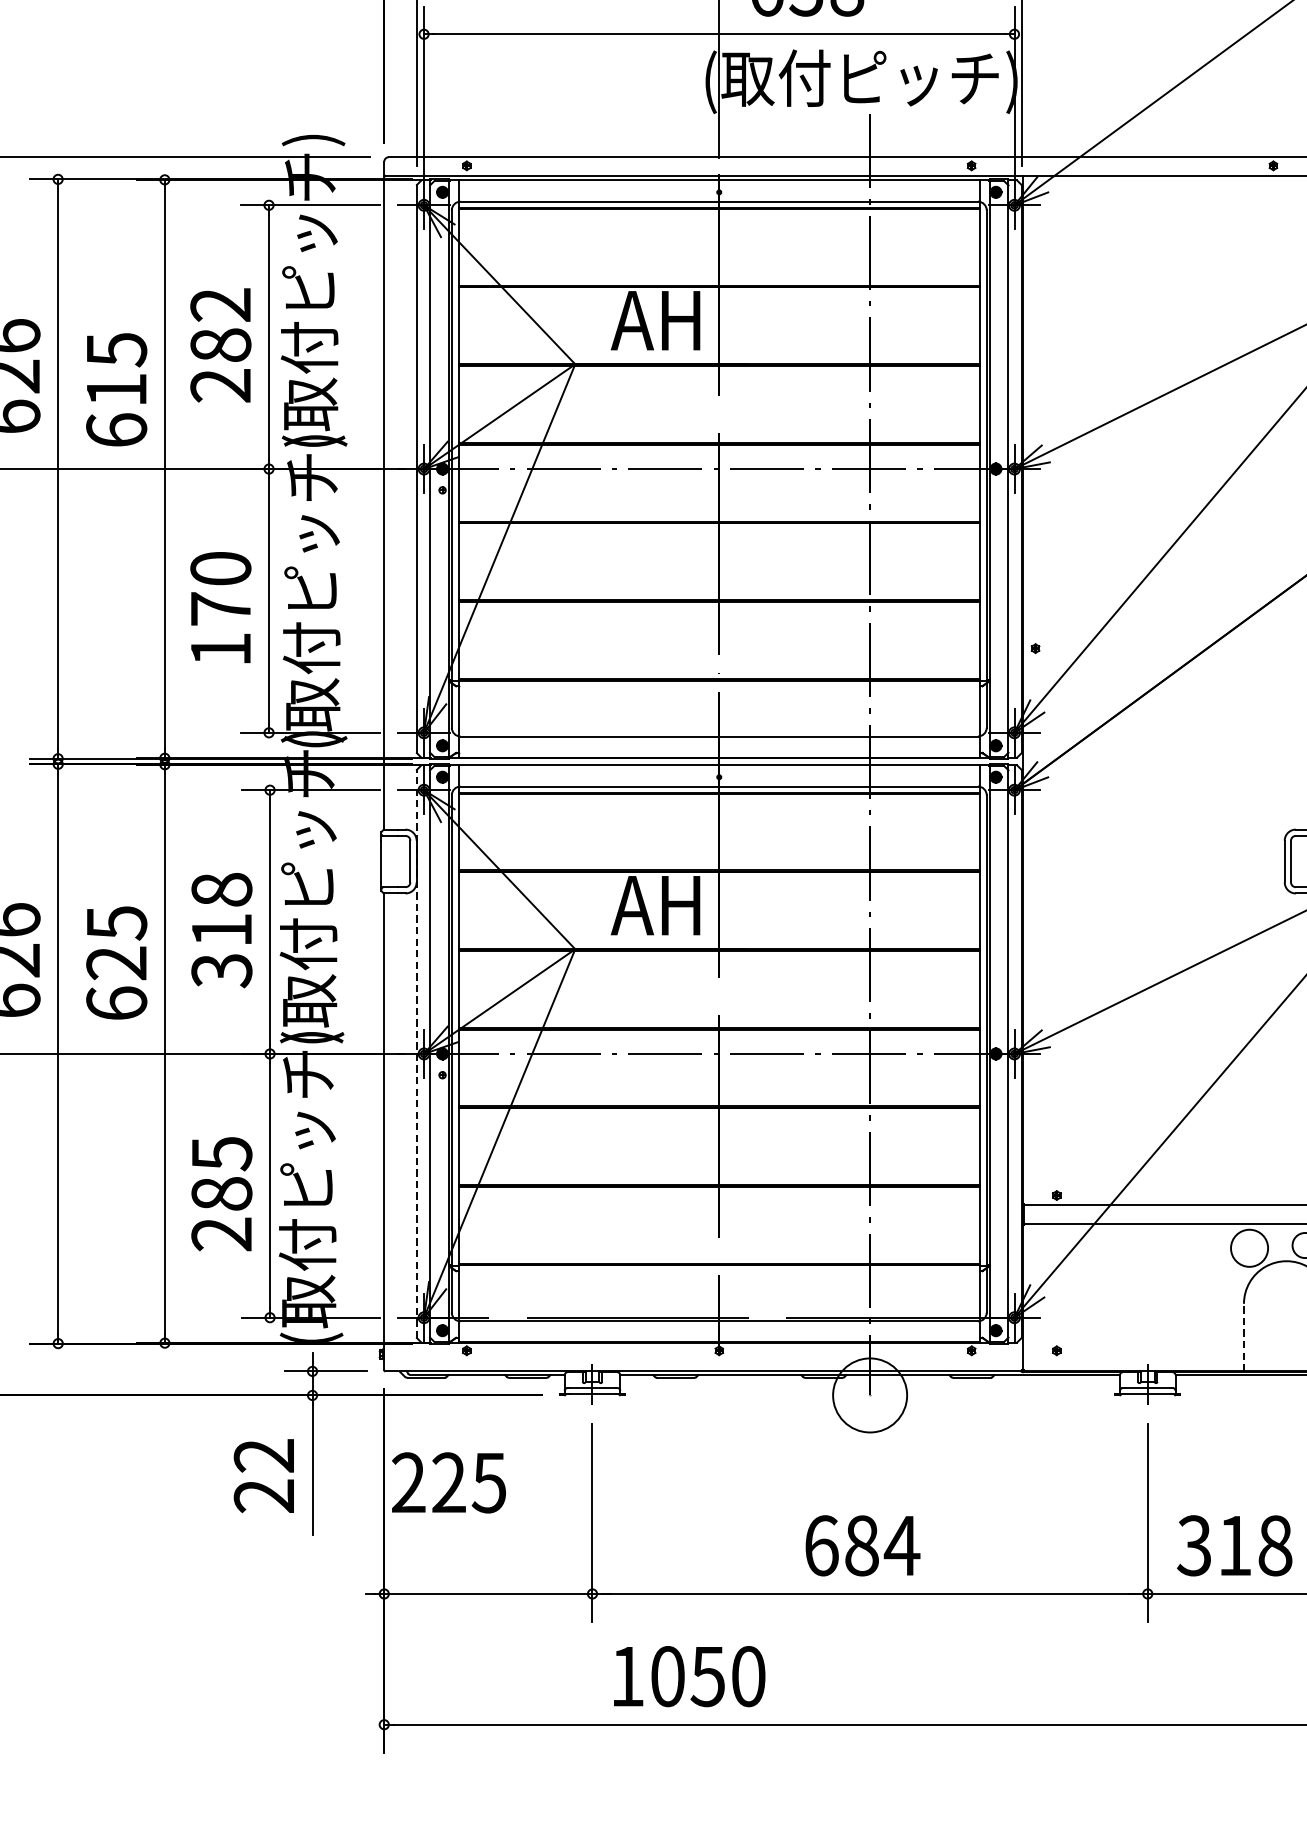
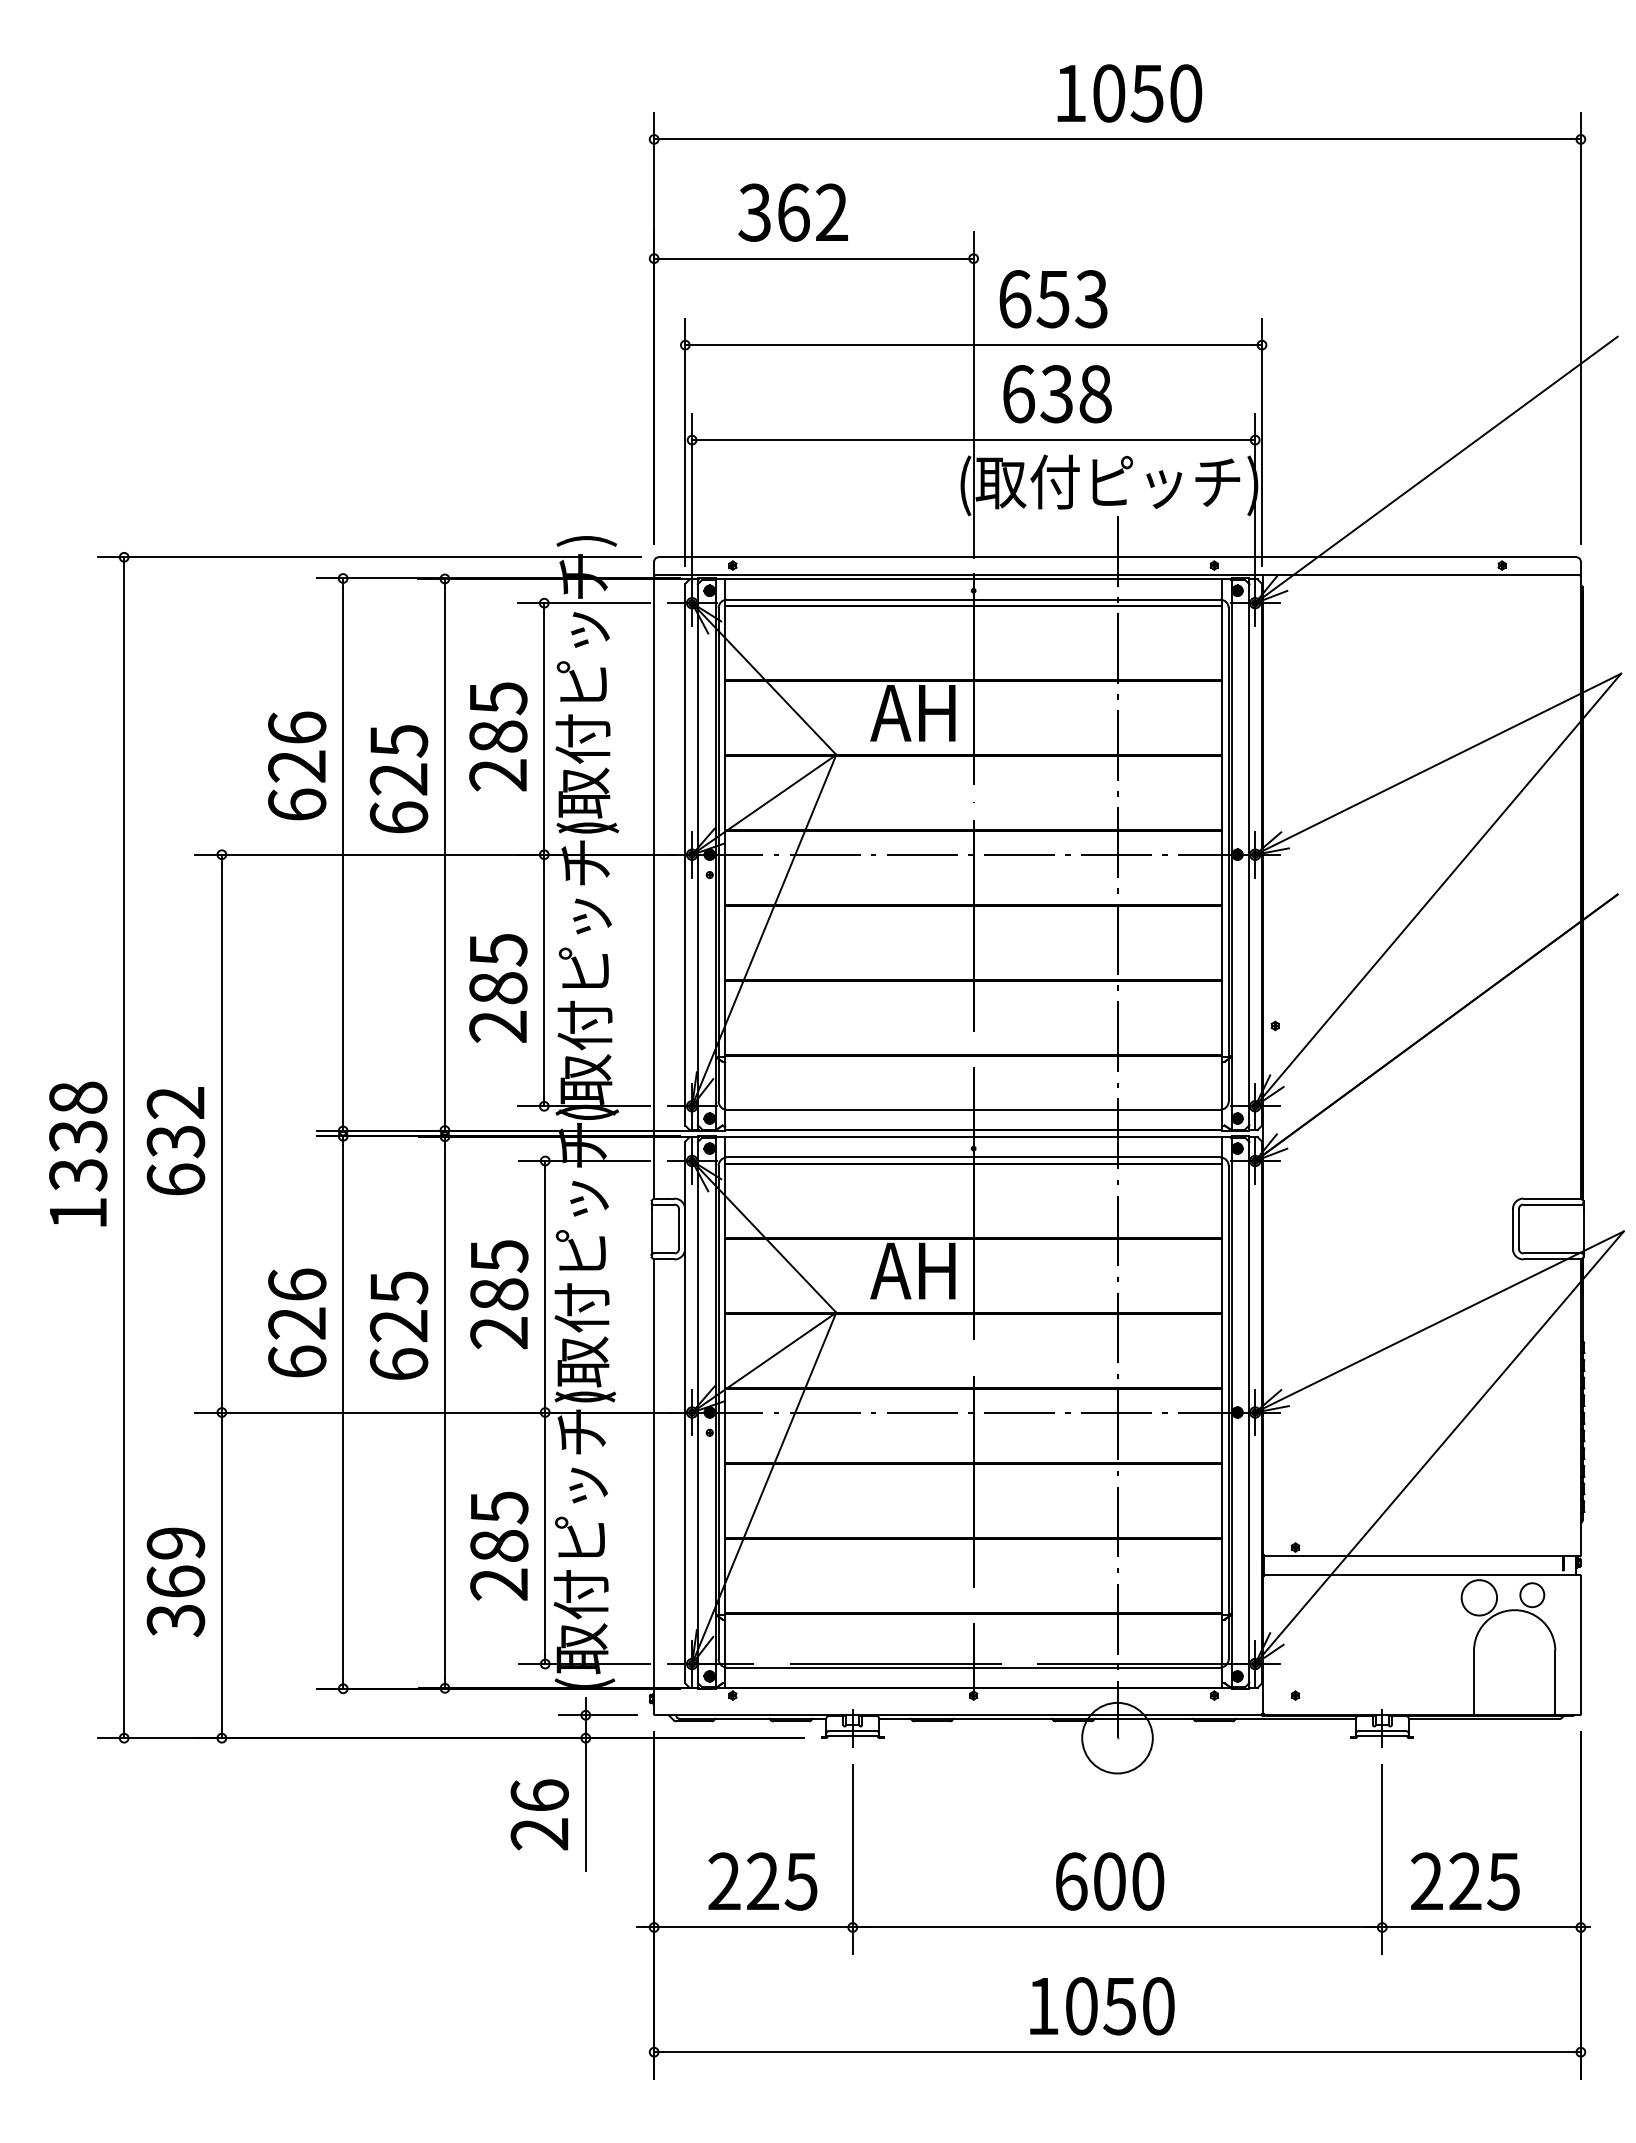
text: (221, 305) -> (498, 698), 282 -> 285
text: (116, 390) -> (398, 779), 615 -> 625
text: (221, 608) -> (498, 987), 170 -> 285
text: (222, 930) -> (499, 1294), 318 -> 285
line: (417, 1053) -> (685, 1412), dashed -> solid
line: (1244, 1337) -> (1474, 1682), dashed -> solid
text: (264, 1455) -> (539, 1795), 22 -> 26
text: (448, 1482) -> (762, 1881), moved
text: (882, 1545) -> (1129, 1881), 684 -> 600
text: (1235, 1545) -> (1465, 1881), 318 -> 225
text: (689, 1676) -> (1102, 2006), moved

